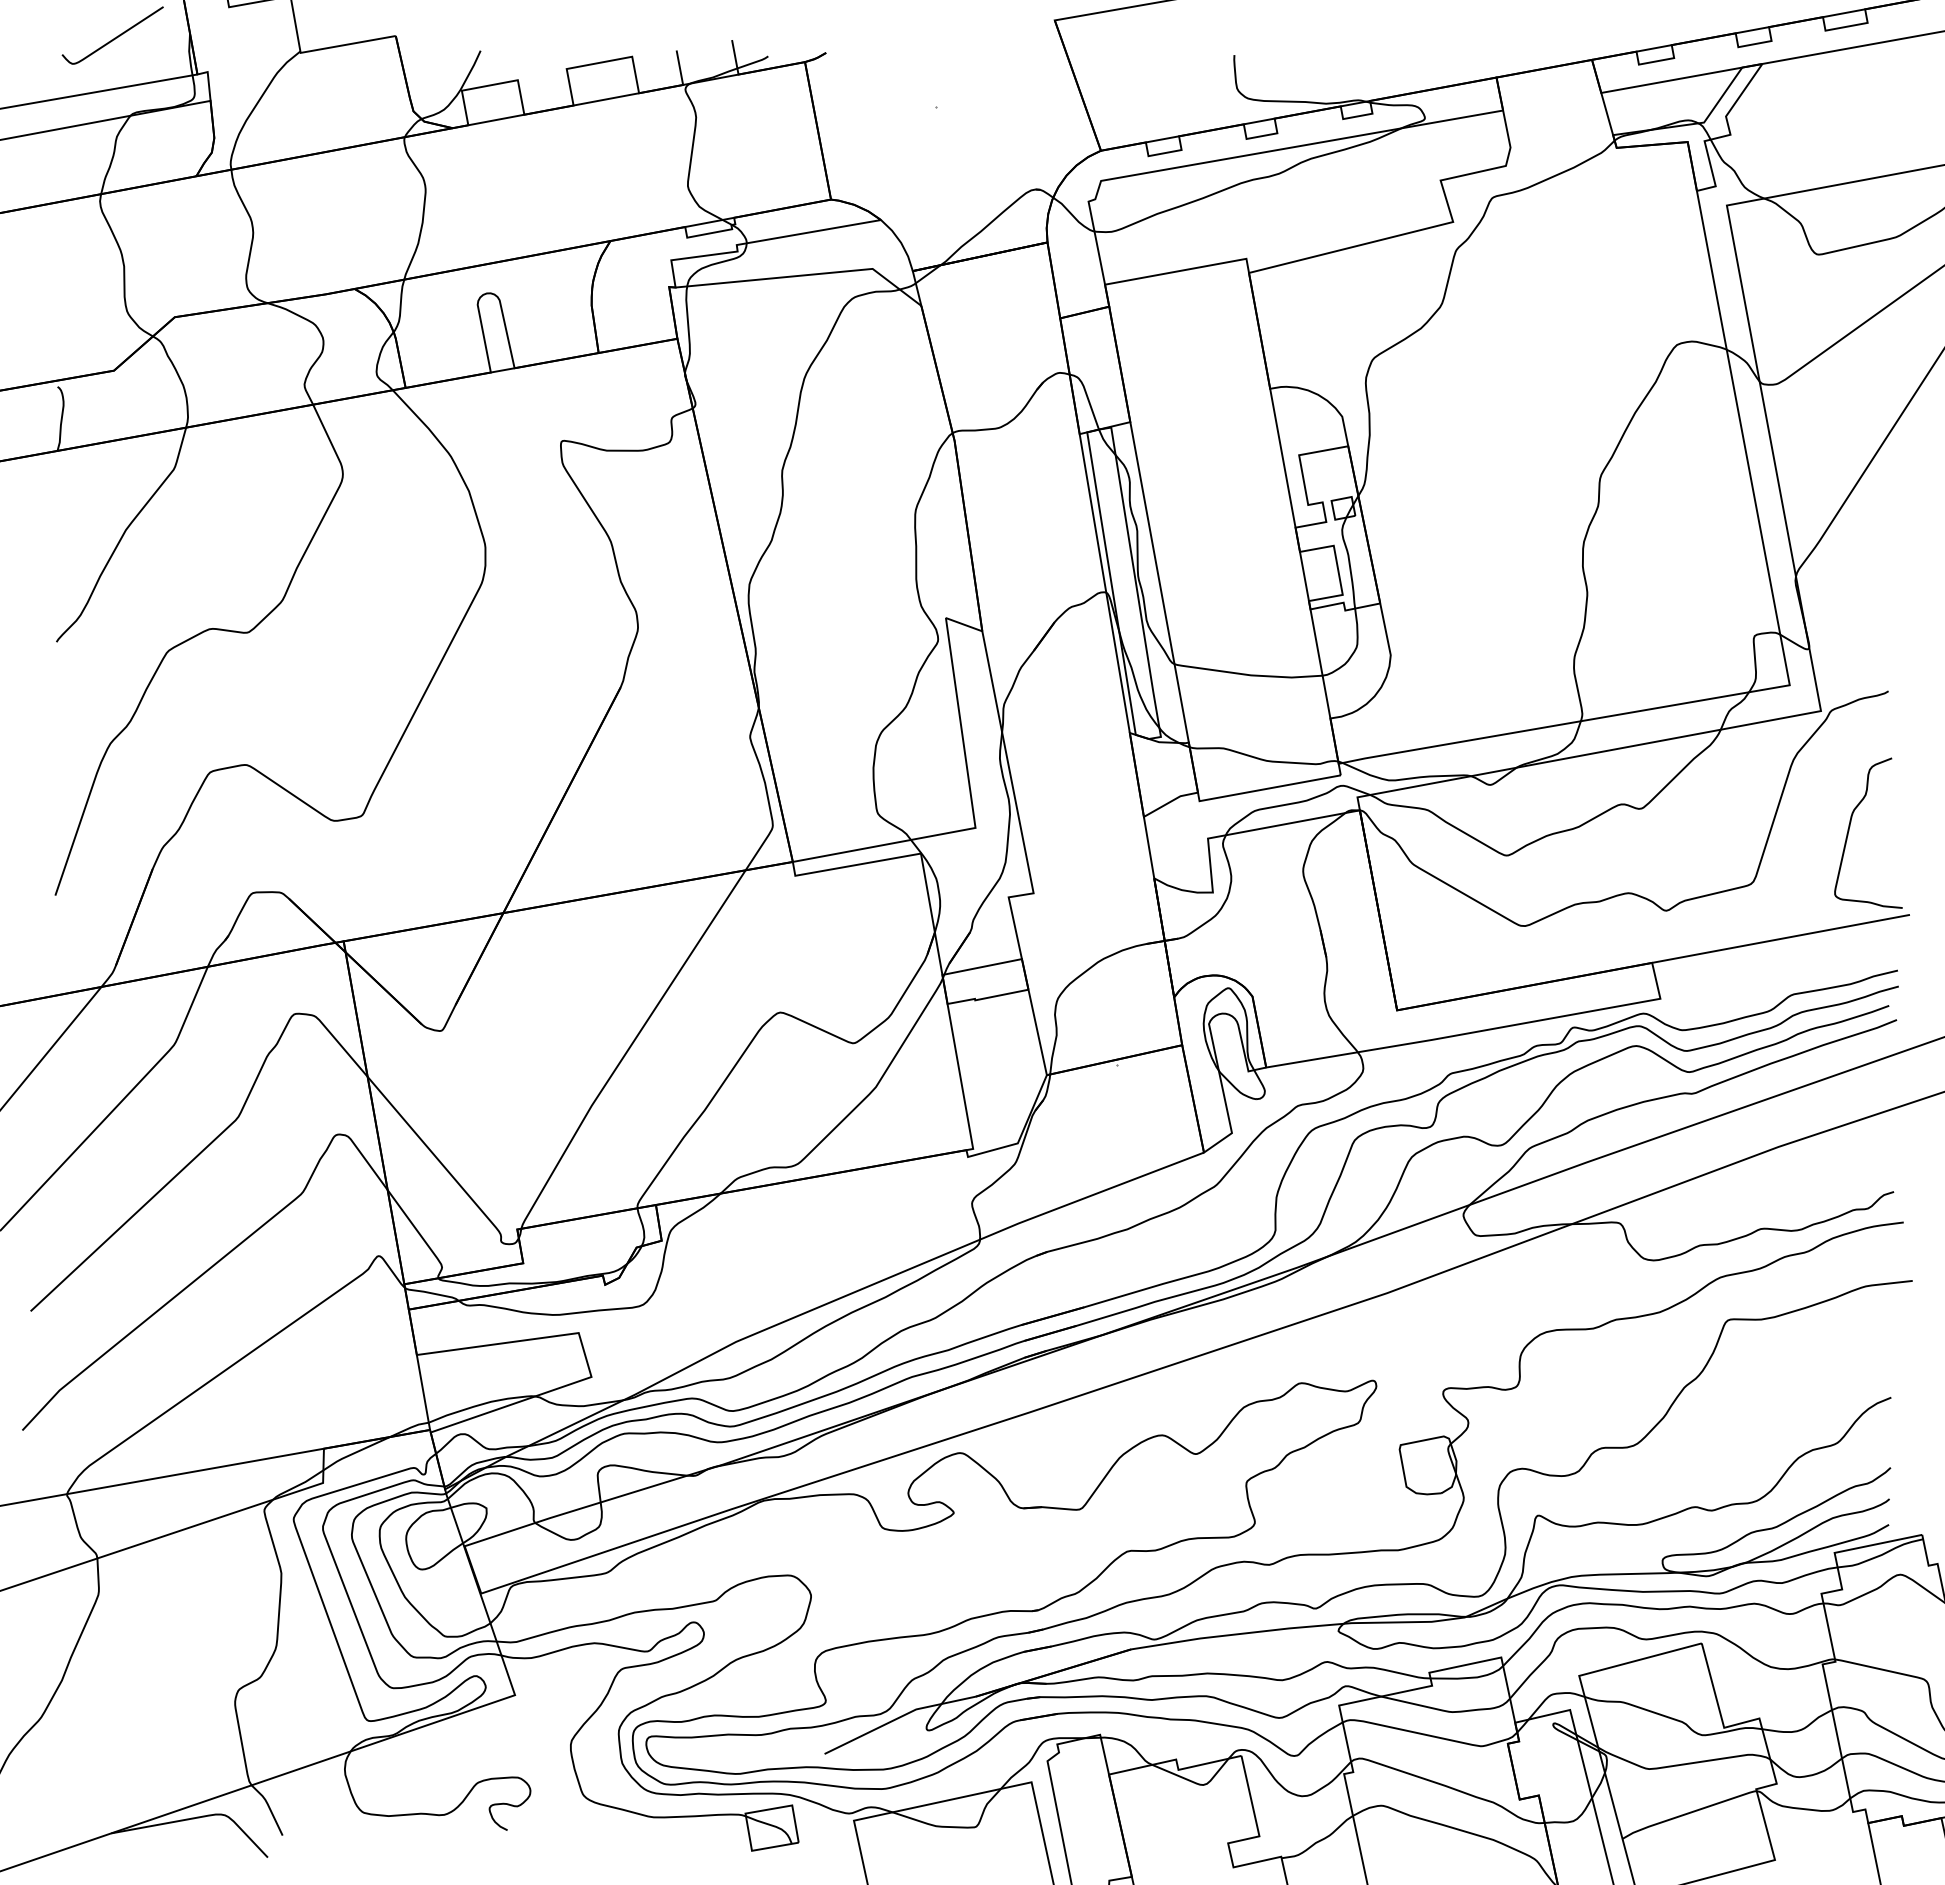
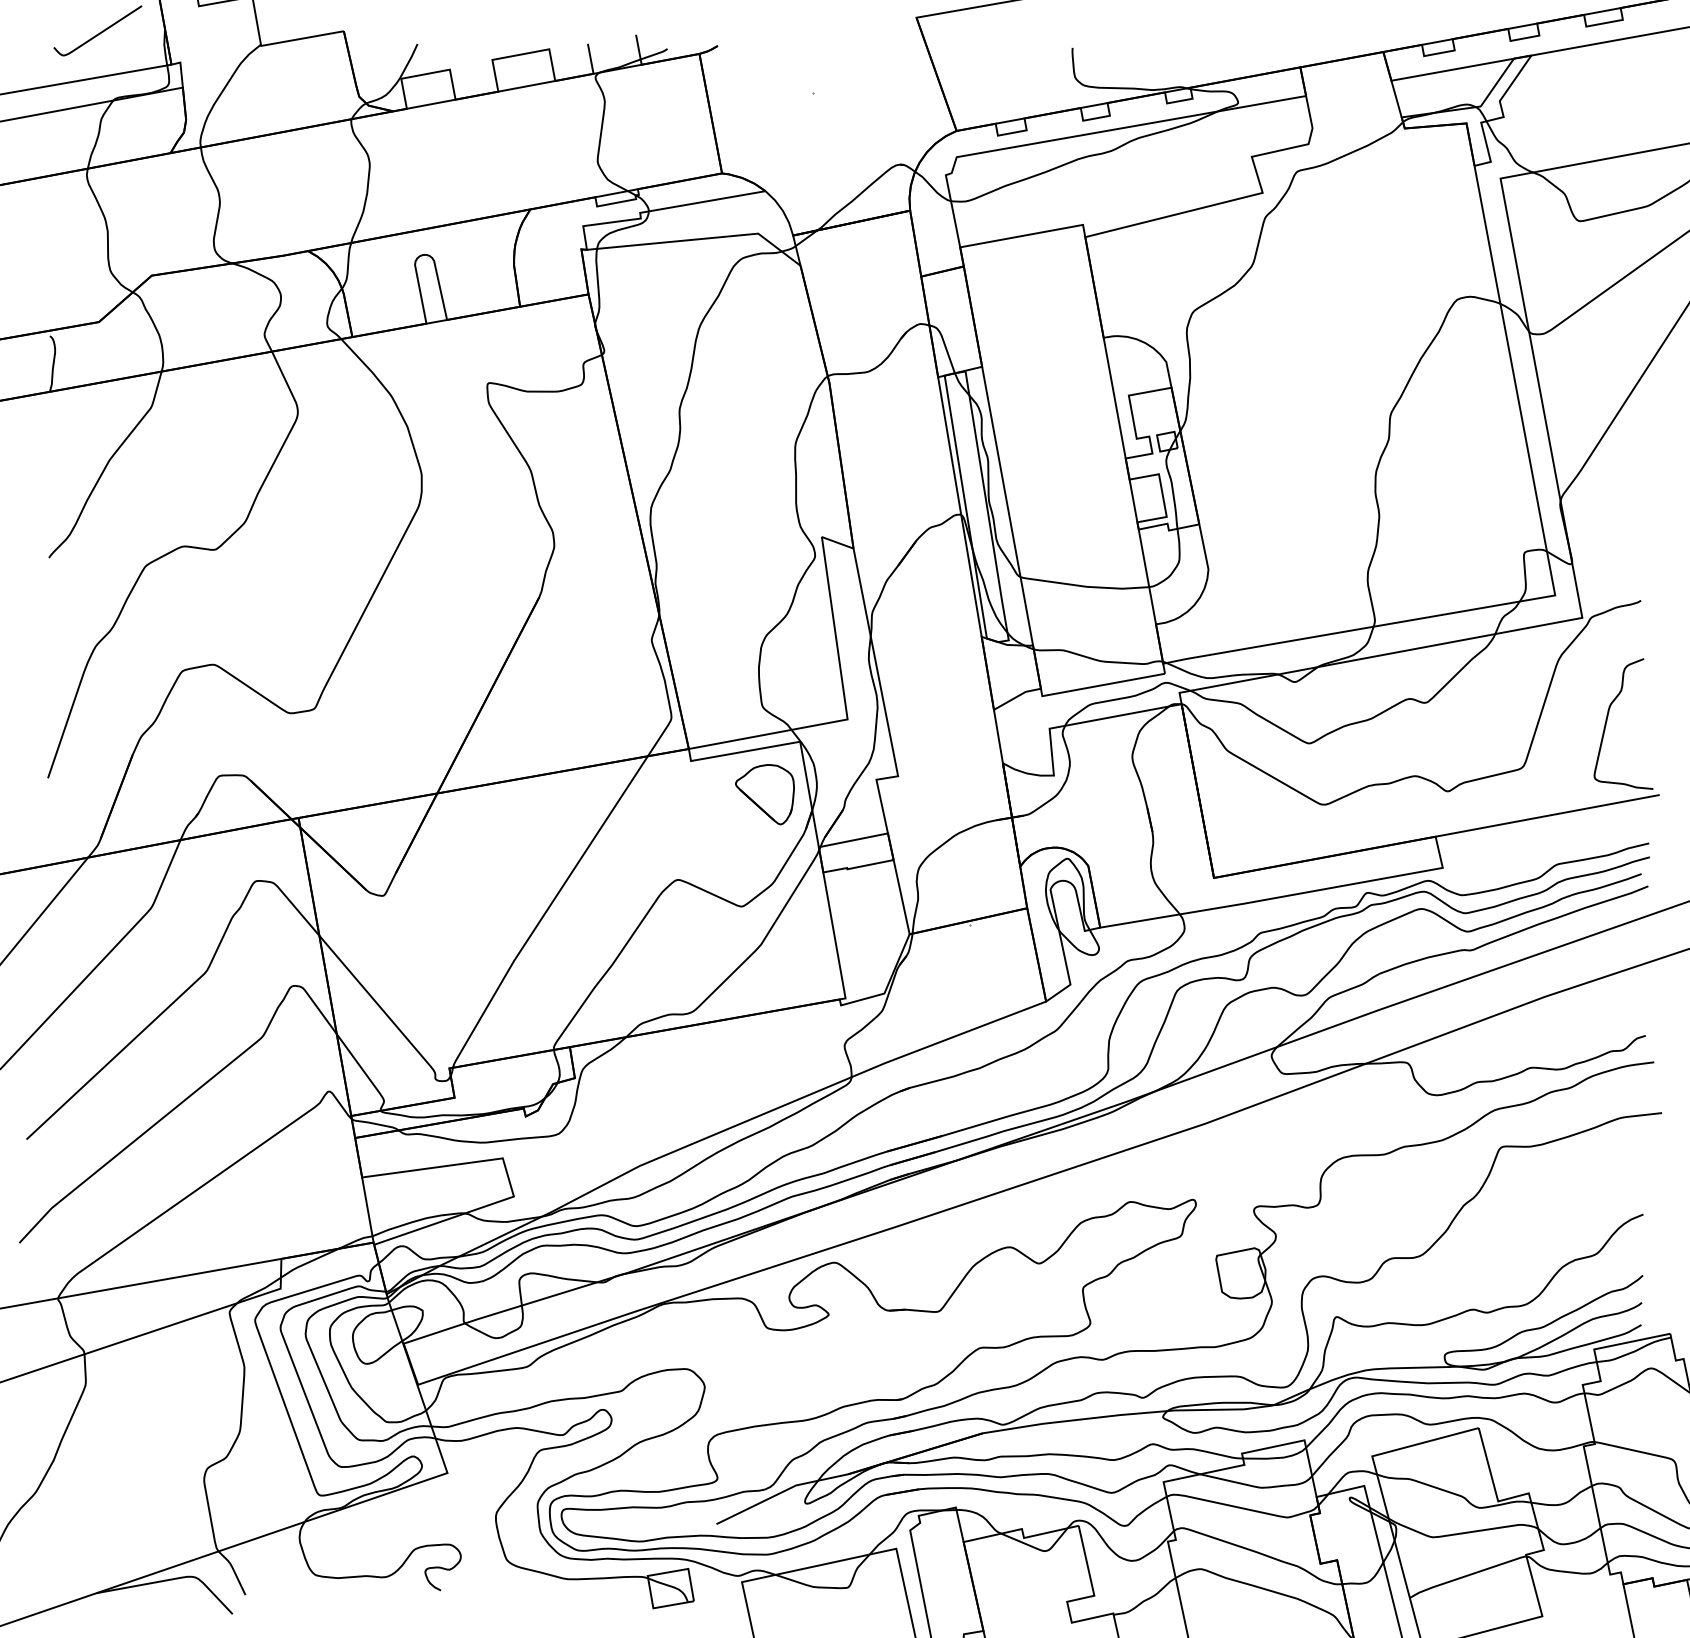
part: (880, 914) -> (765, 794), added

